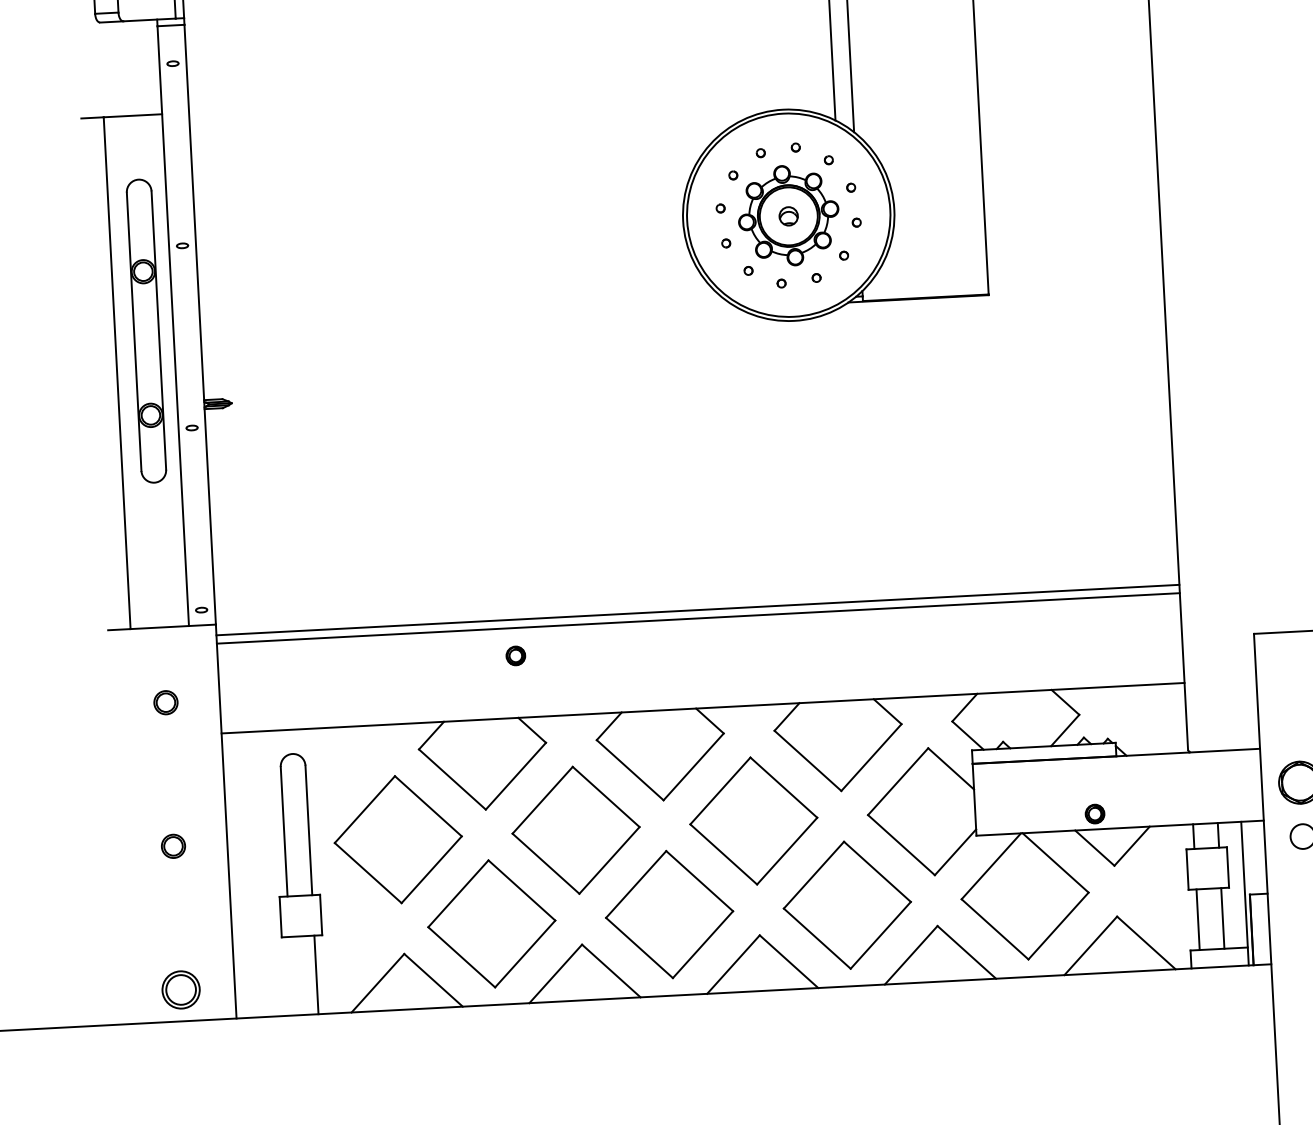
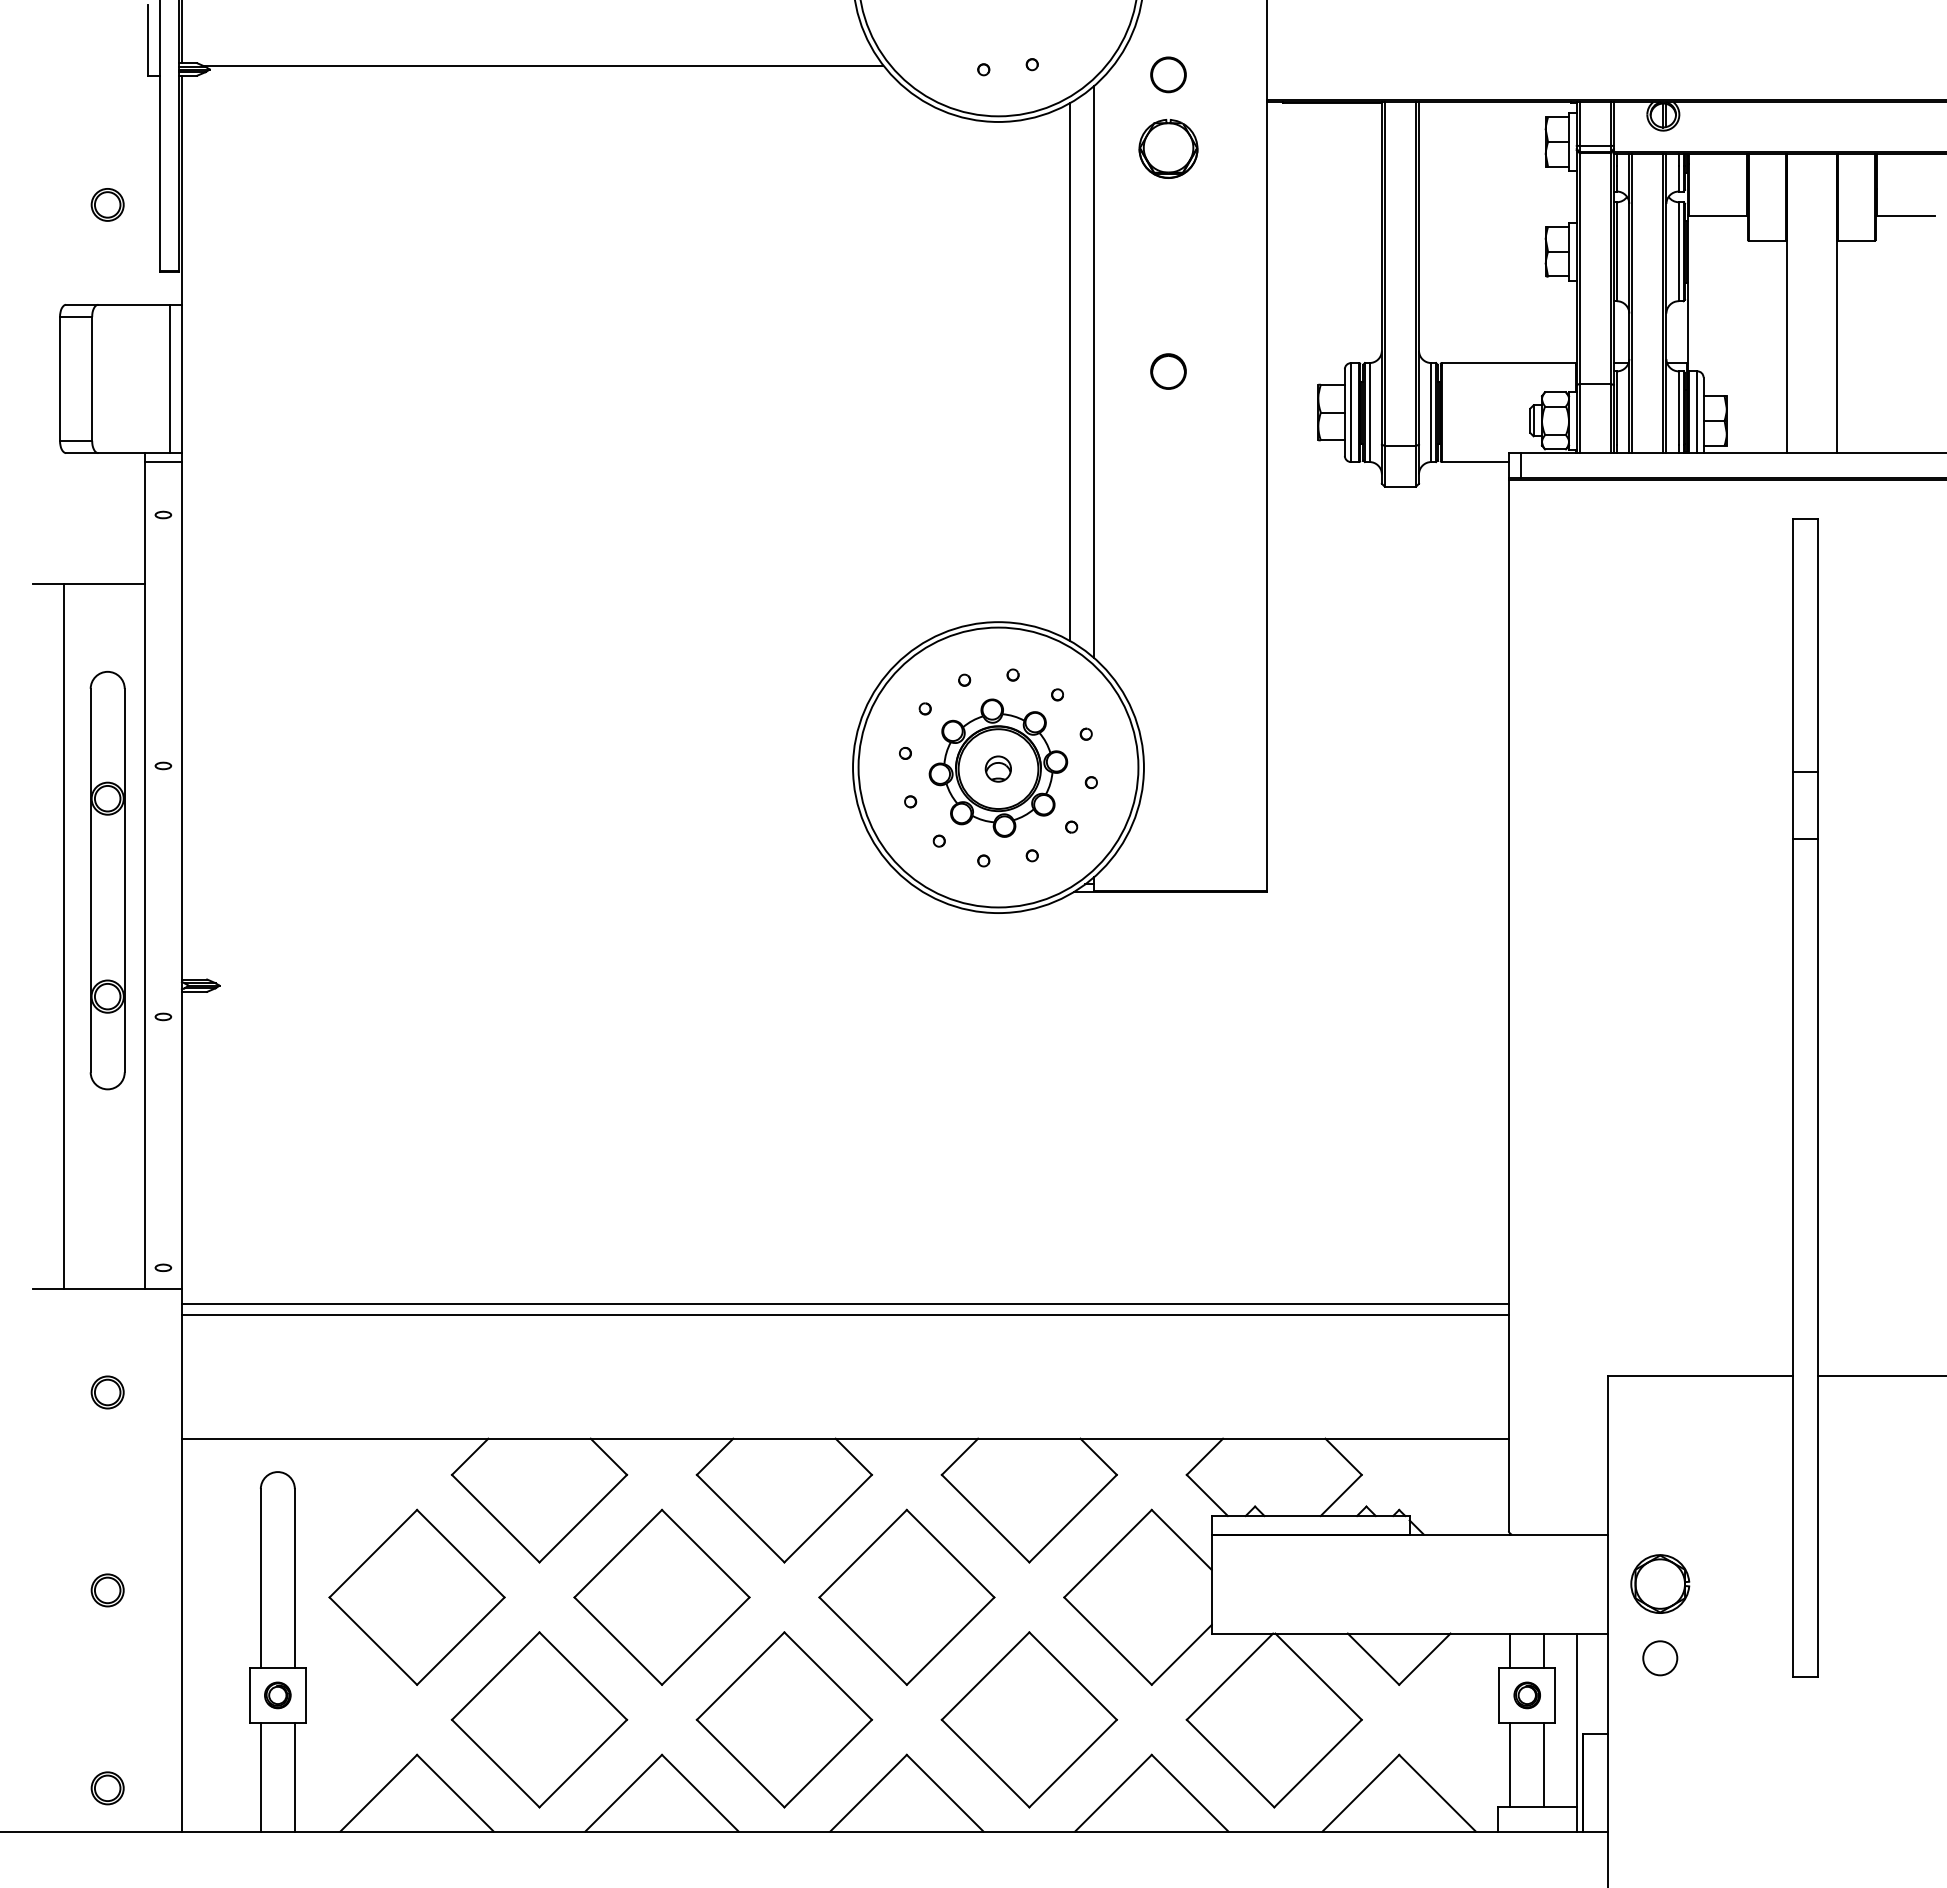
part: (515, 656) -> (277, 1695), moved
part: (1094, 814) -> (1526, 1695), moved
line: (291, 976) -> (260, 1777), added
part: (180, 990) -> (107, 1788), size x0.62

